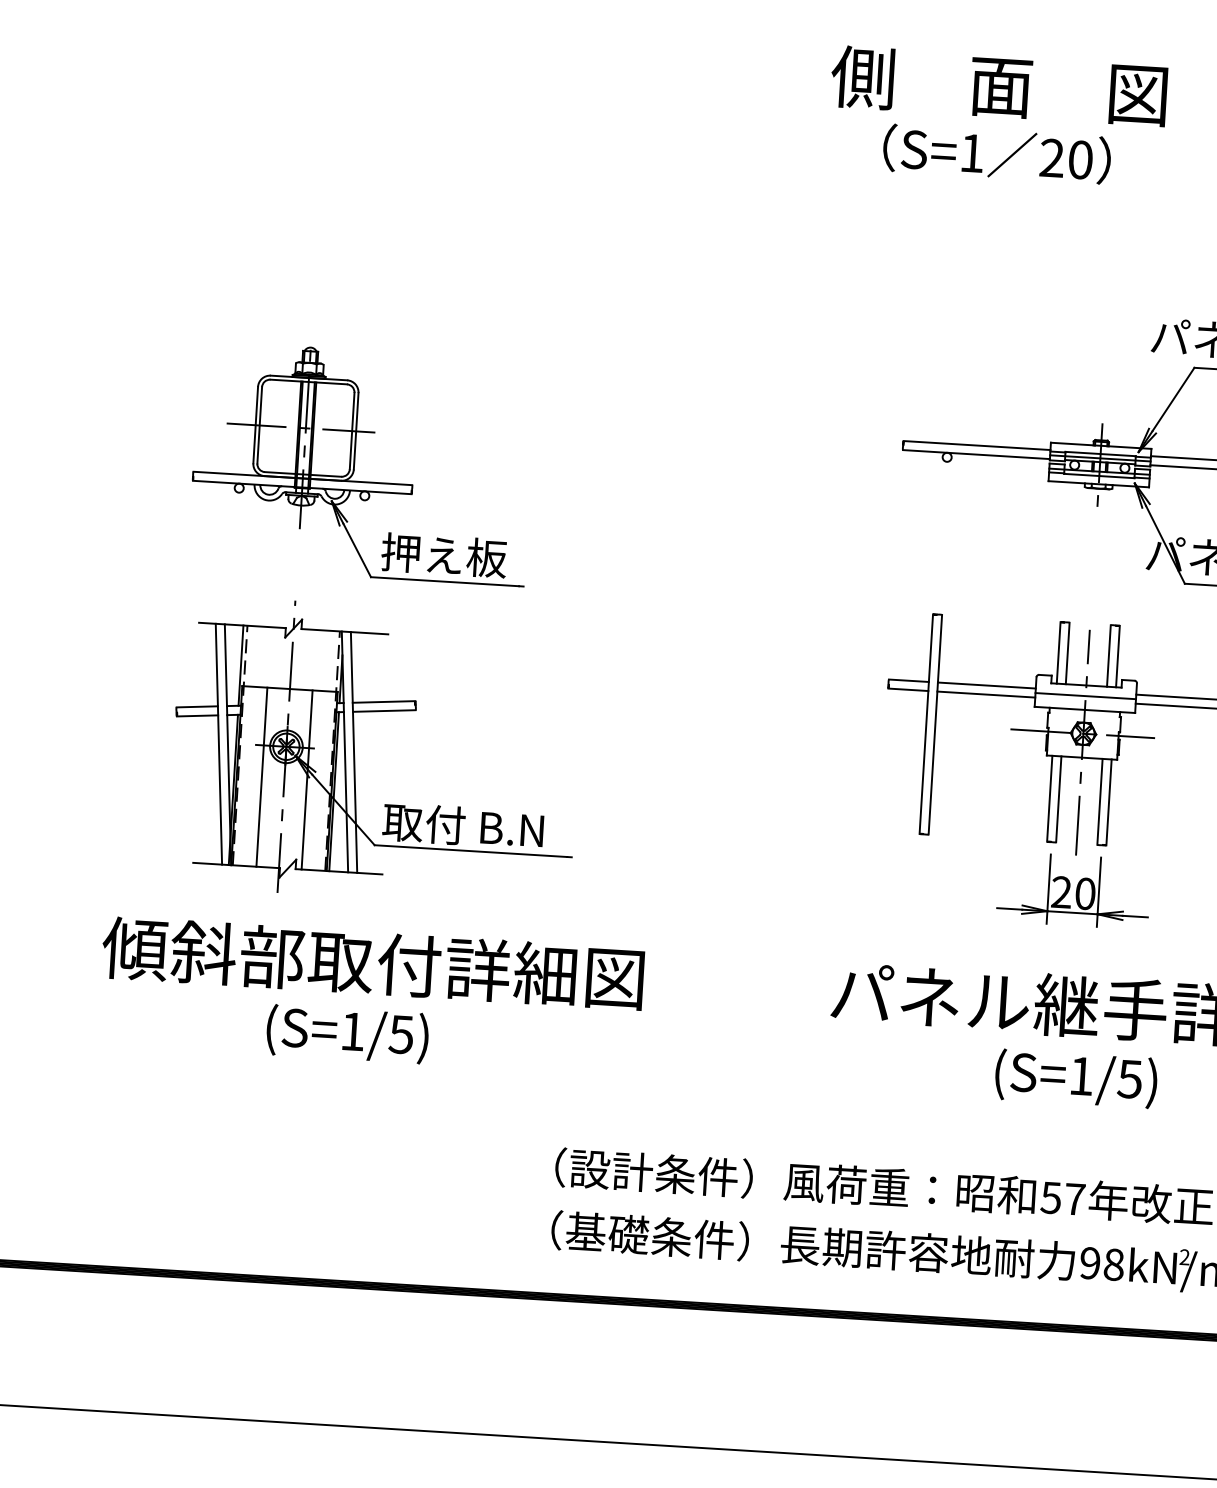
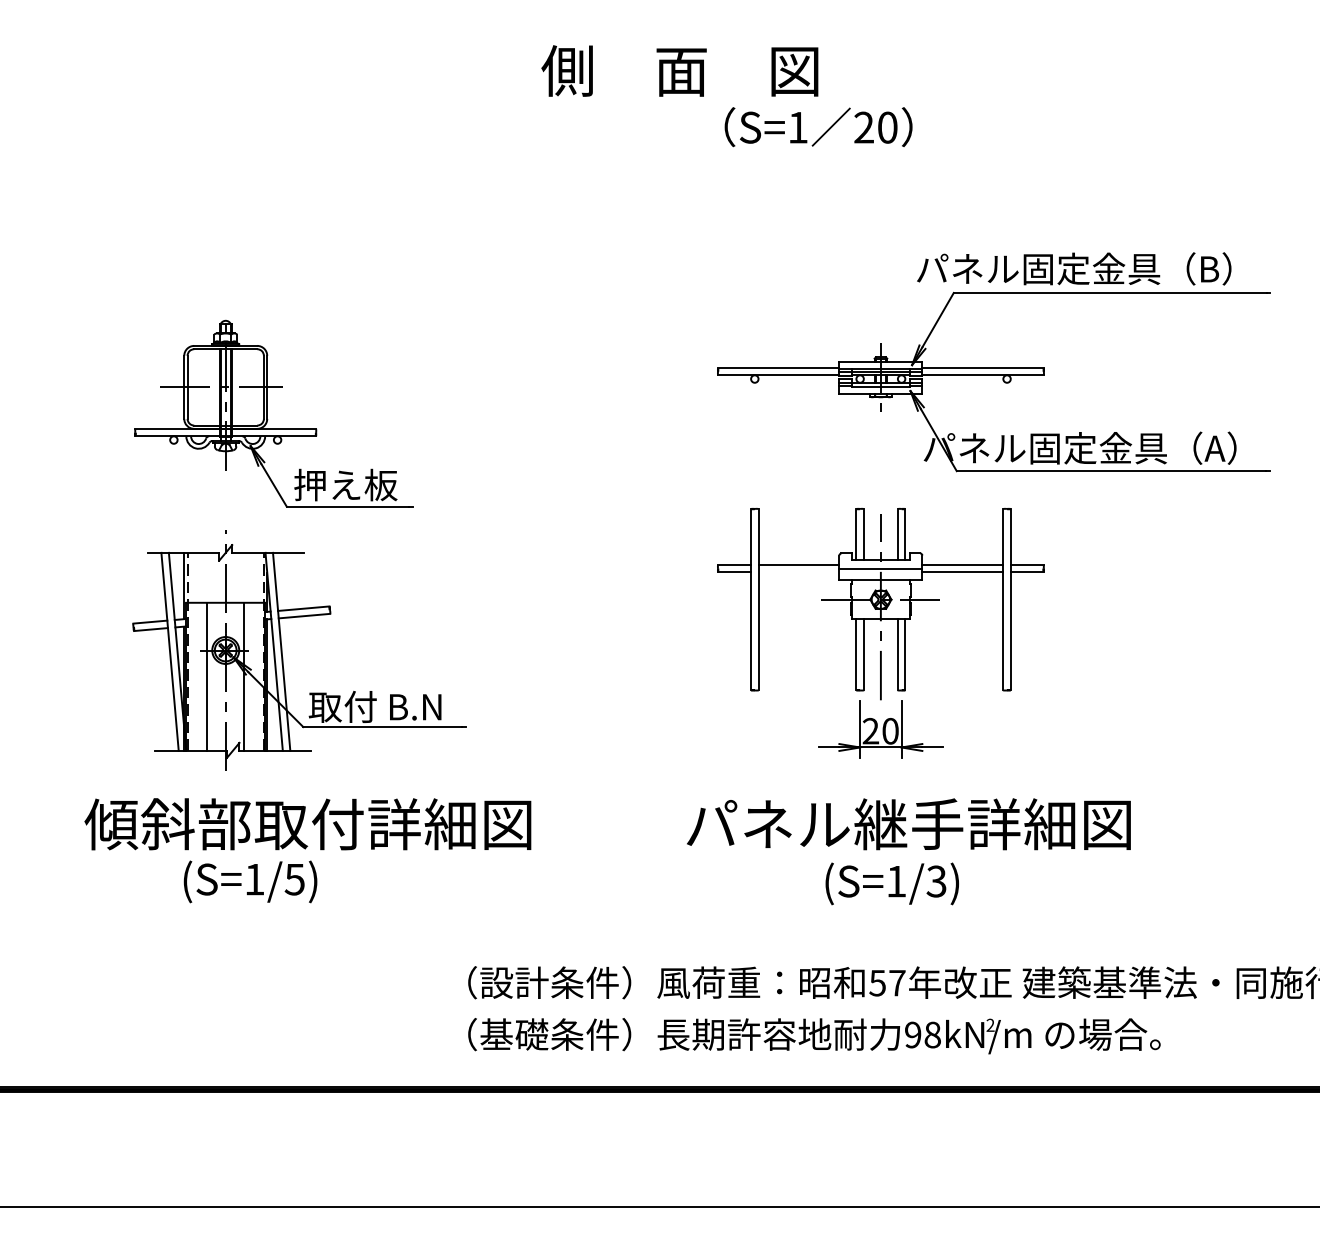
text: (998, 85) -> (679, 70), moved
text: (996, 154) -> (818, 127), moved
line: (985, 694) -> (798, 572), removed
text: (347, 1033) -> (250, 881), moved
text: (1130, 1077) -> (936, 880), (S=1/5) -> (S=1/3)

